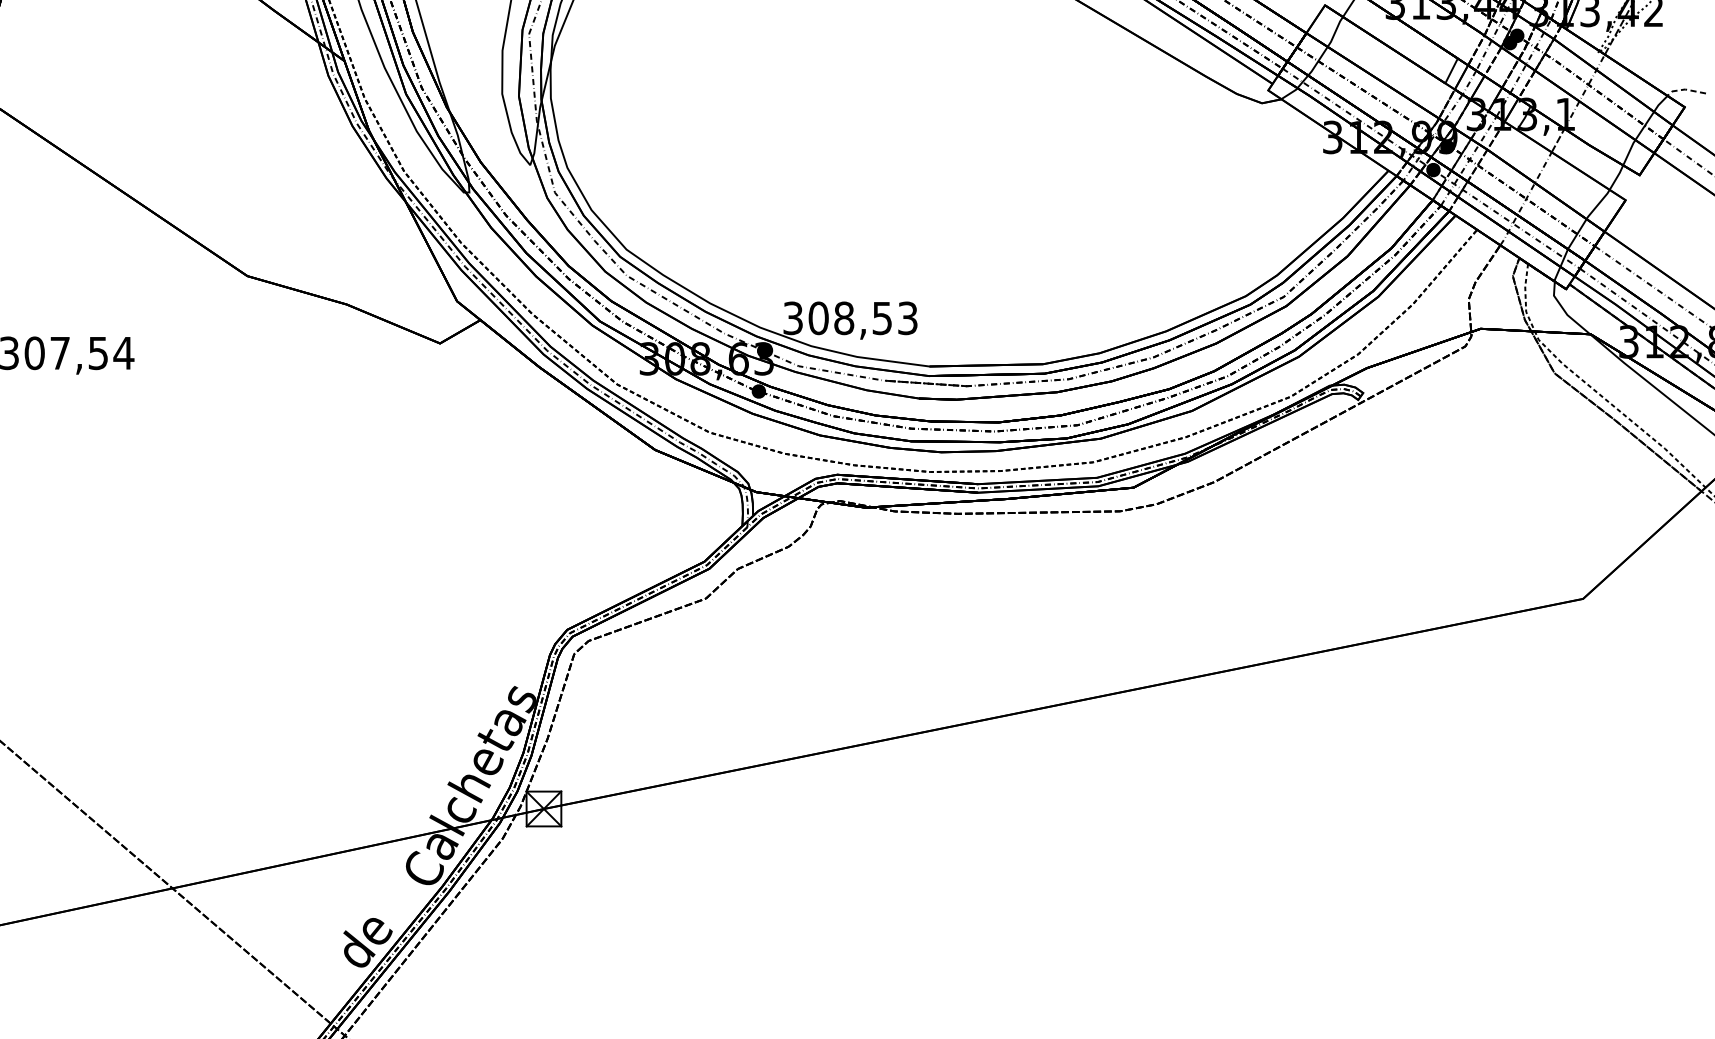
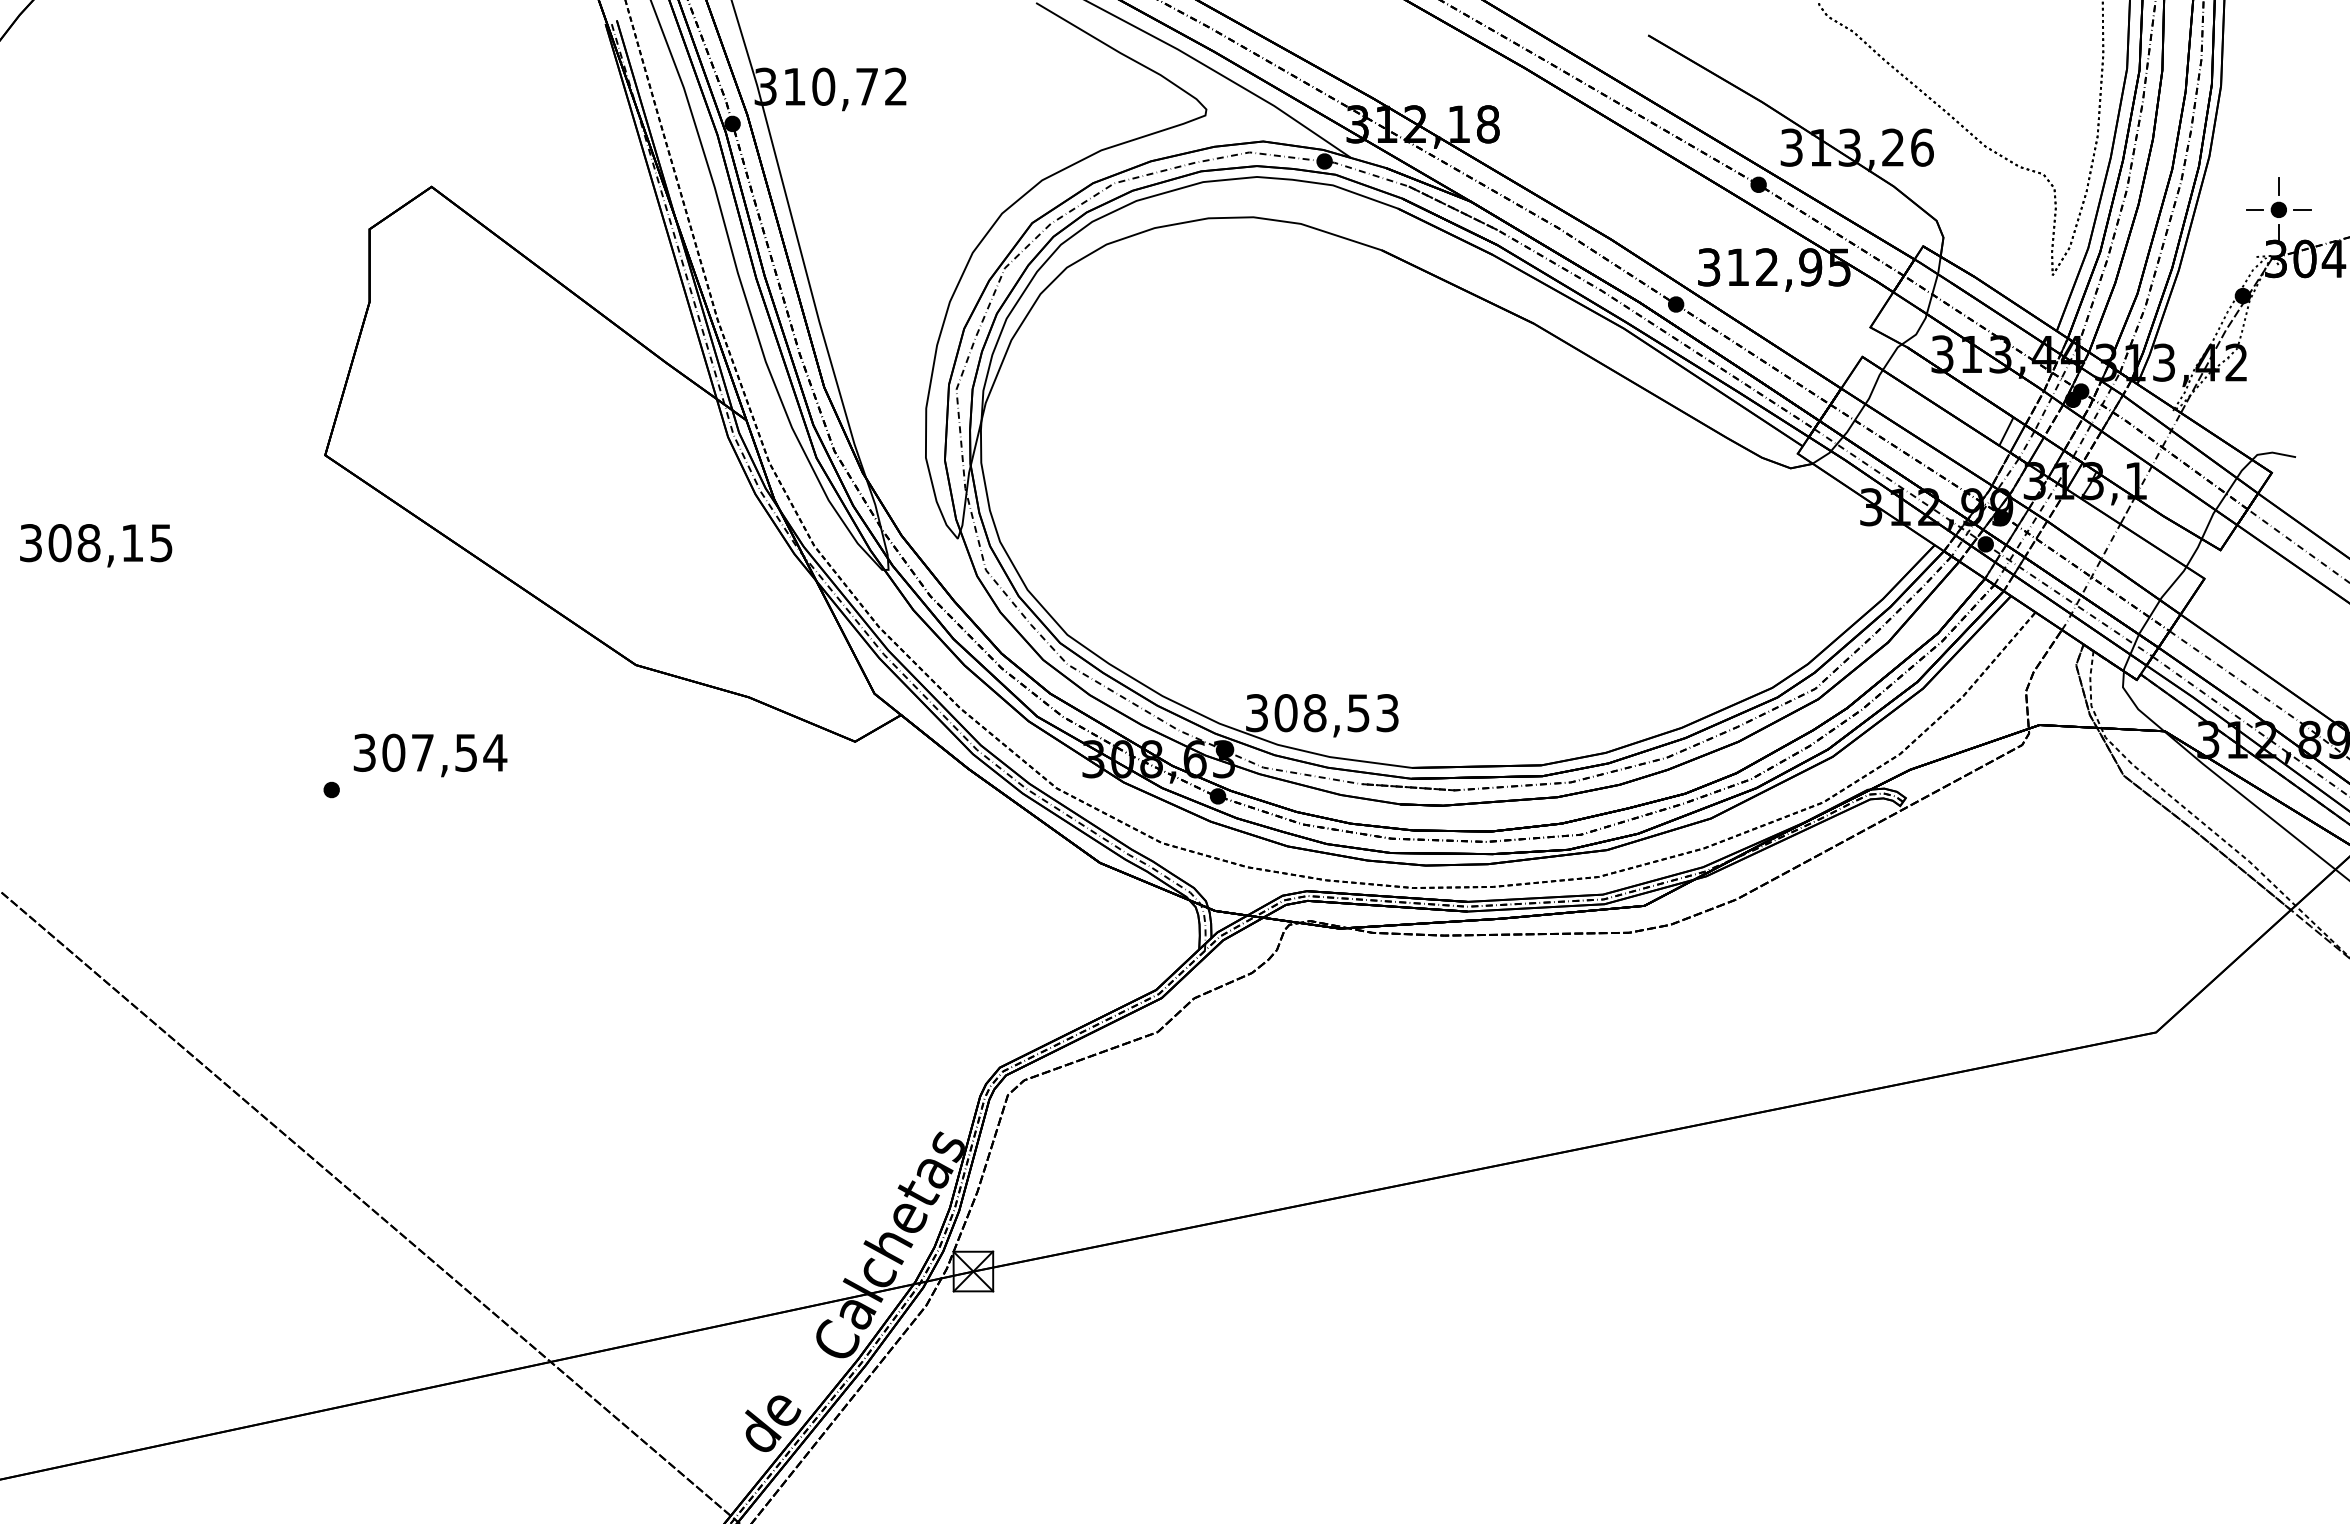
line: (1685, 89) -> (2272, 452), dashed -> solid

